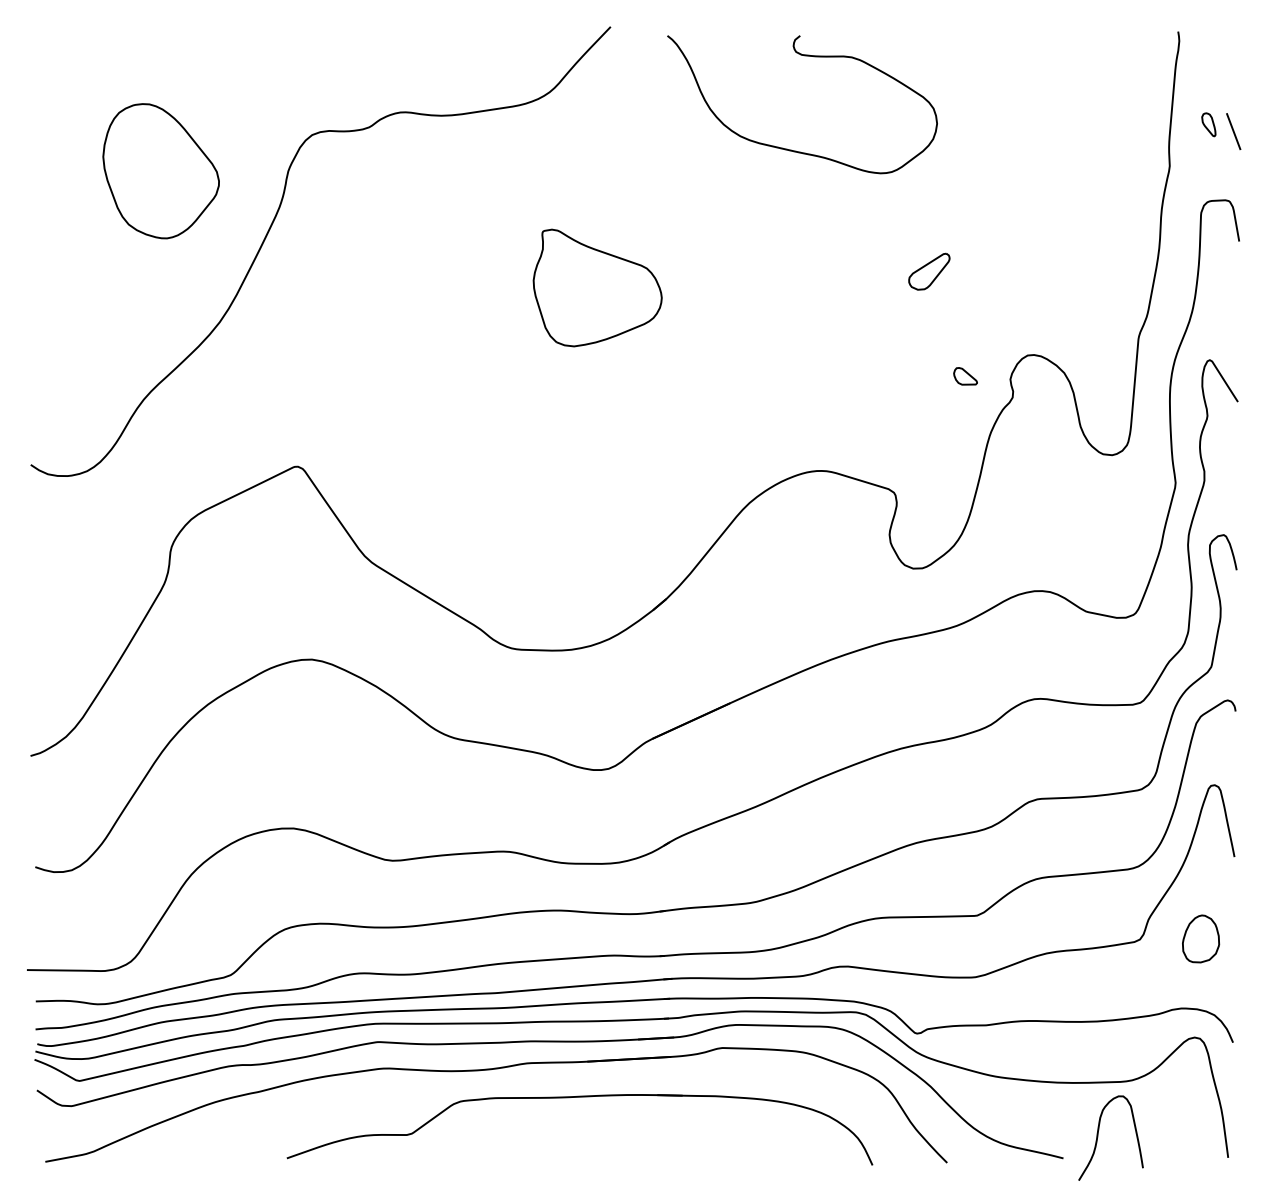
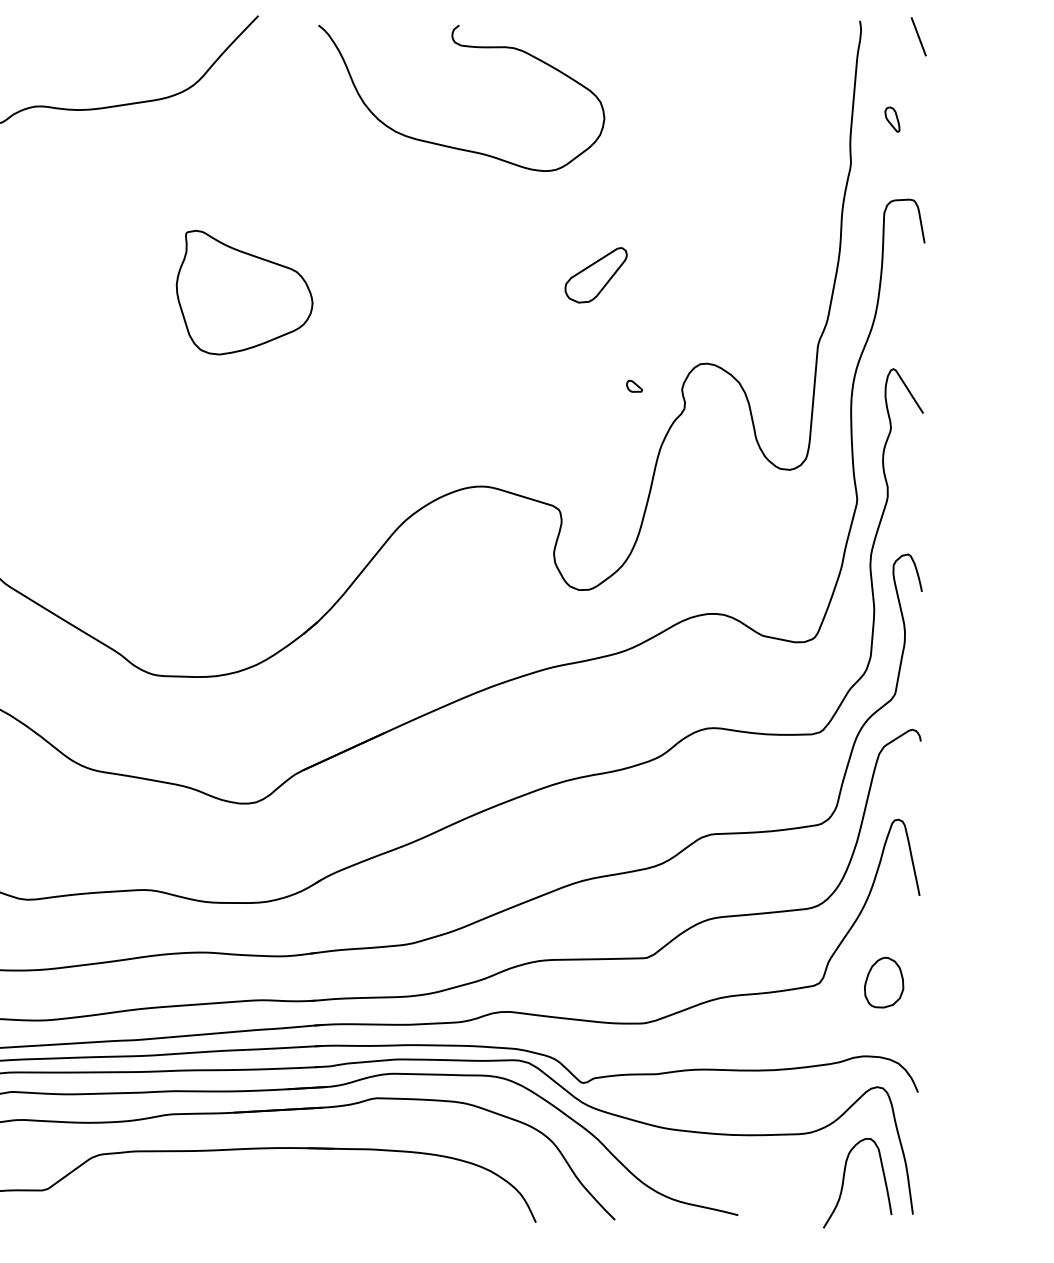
line: (1233, 131) -> (918, 36), moved
part: (929, 271) -> (596, 275), size x1.43
part: (965, 376) -> (634, 386), size x0.62
curve: (1098, 1137) -> (844, 1182), moved

